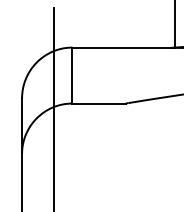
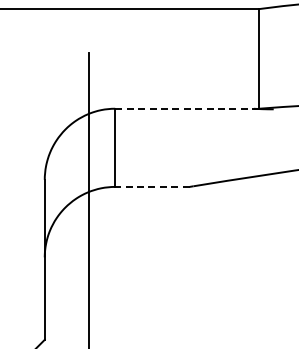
line: (124, 47) -> (187, 108), solid -> dashed
line: (98, 103) -> (151, 186), solid -> dashed

